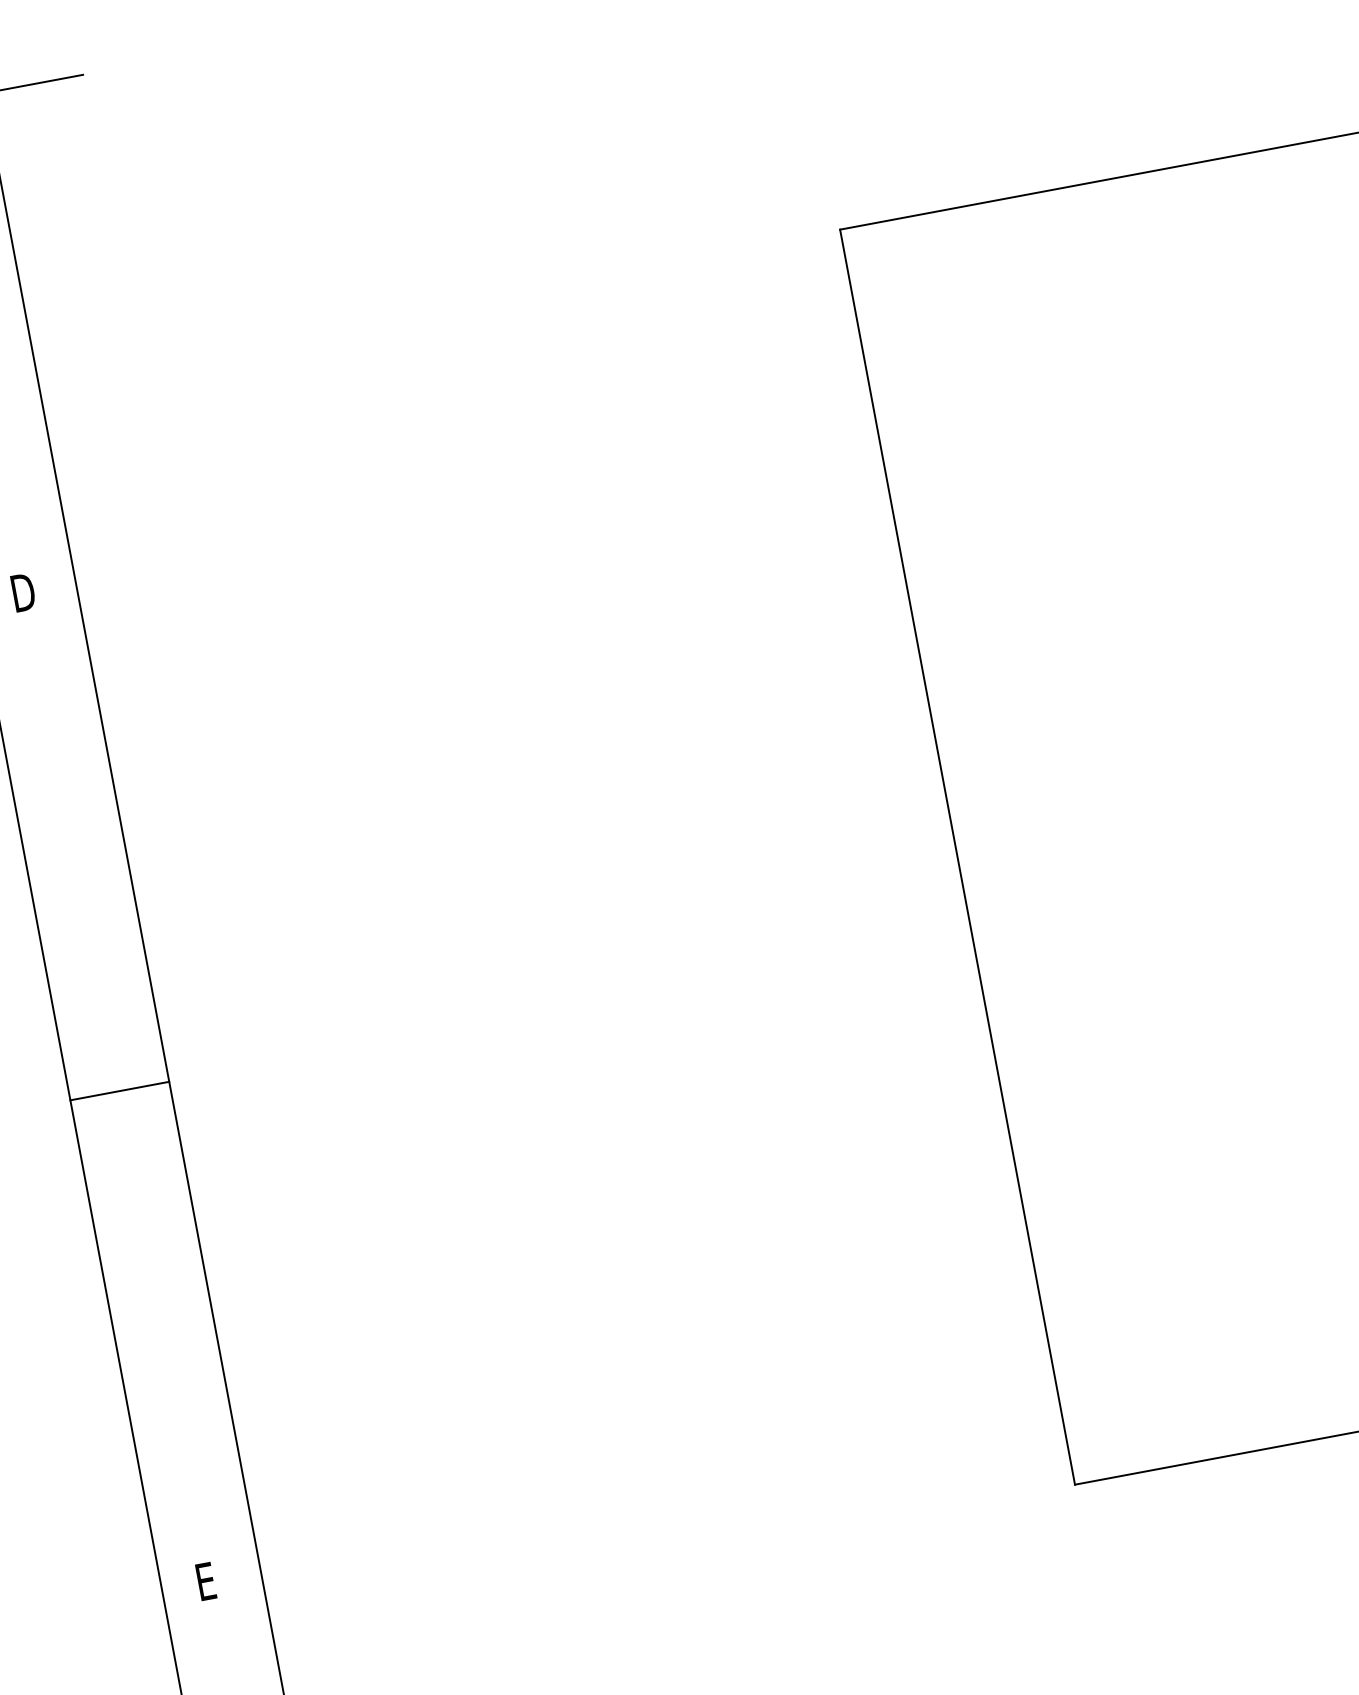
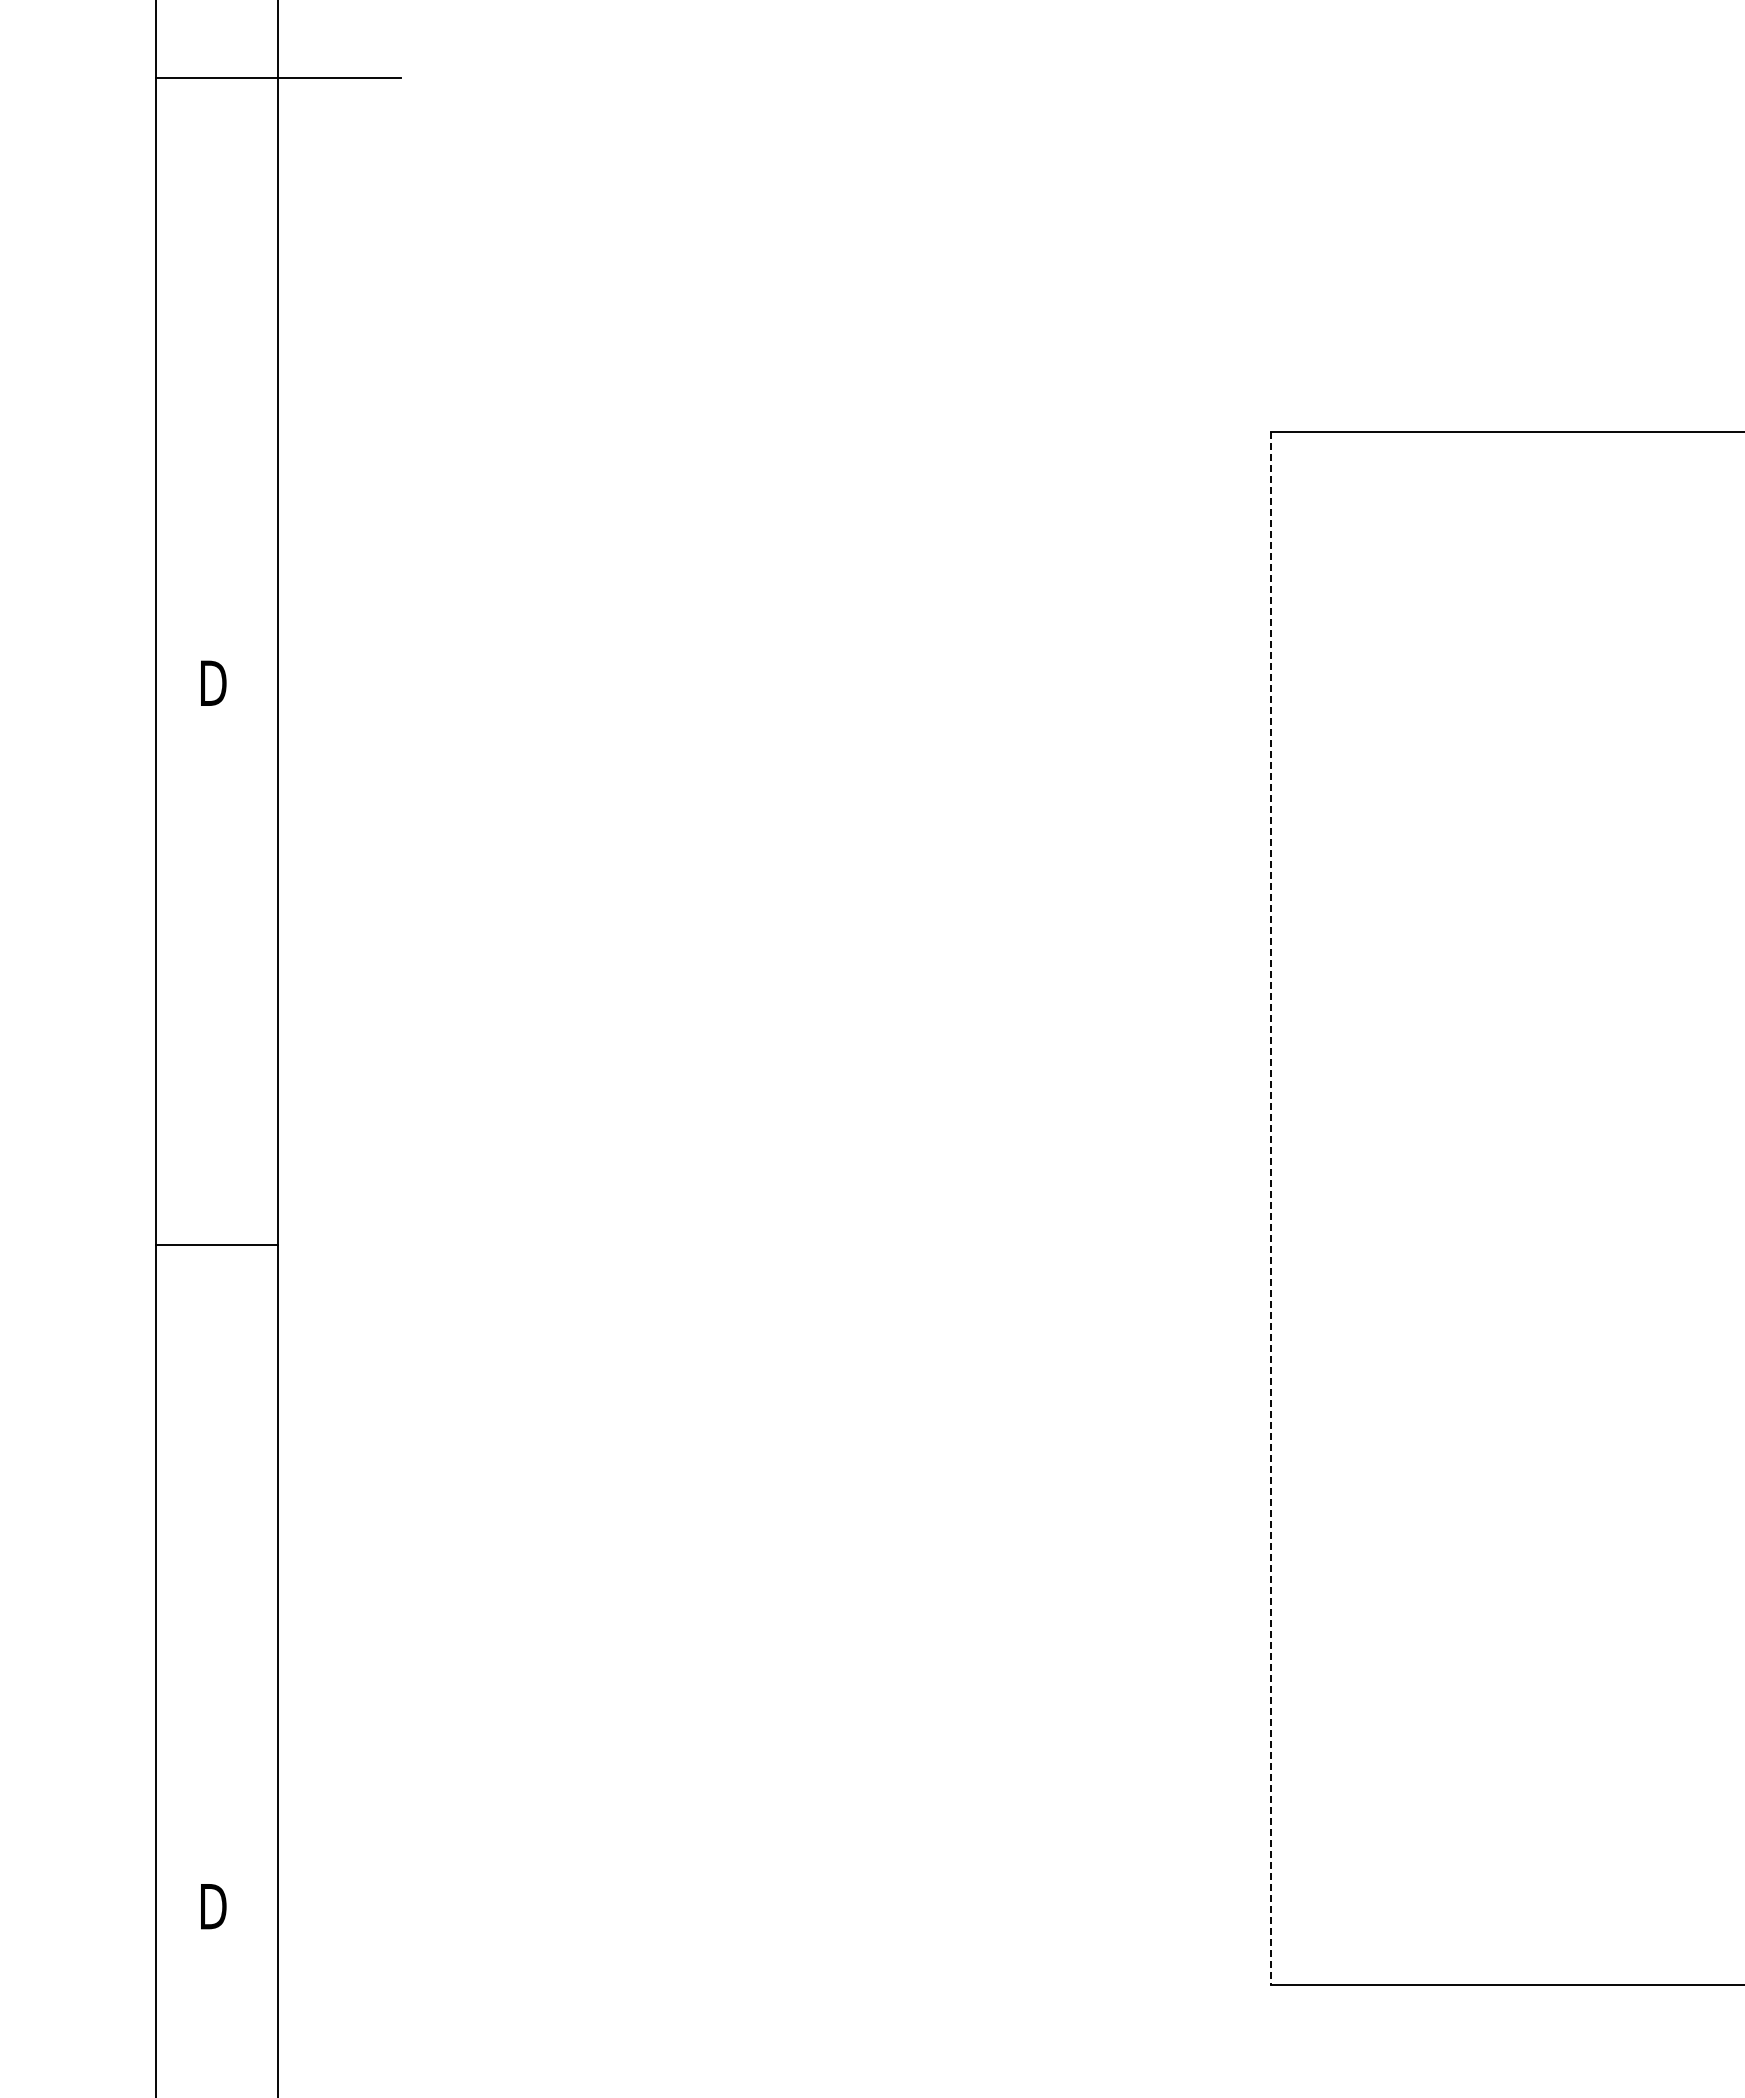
line: (957, 856) -> (1271, 1208), solid -> dashed
line: (119, 1090) -> (217, 1244), moved
text: (208, 1580) -> (213, 1906), E -> D

